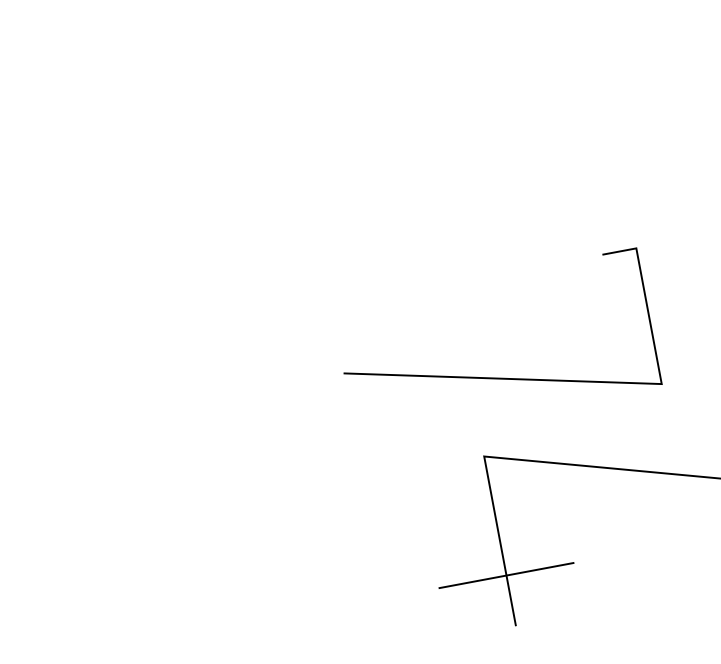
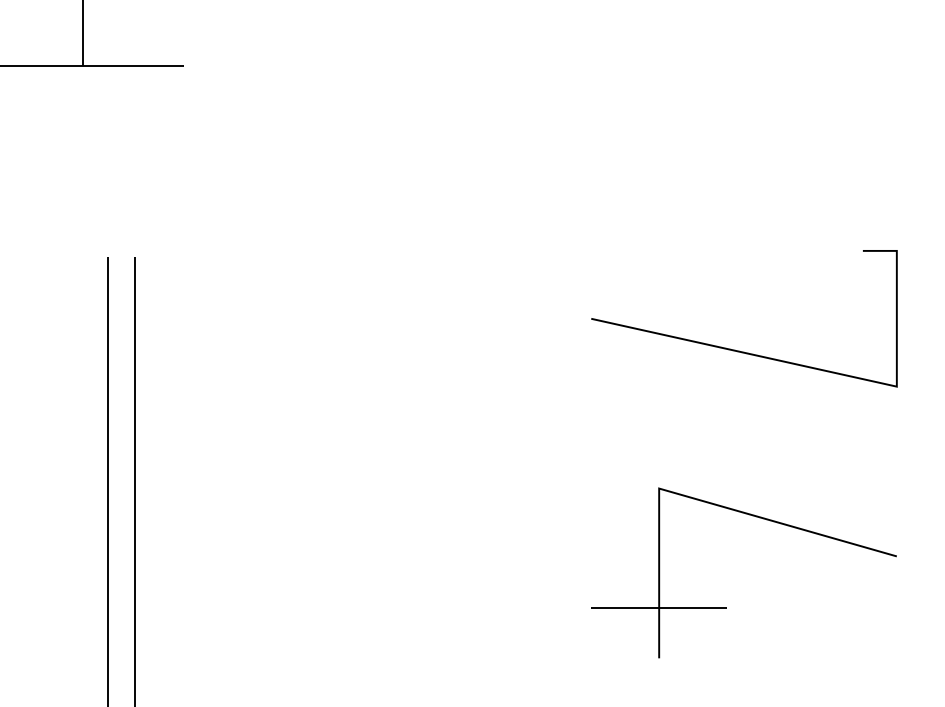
curve: (493, 377) -> (735, 349), moved

